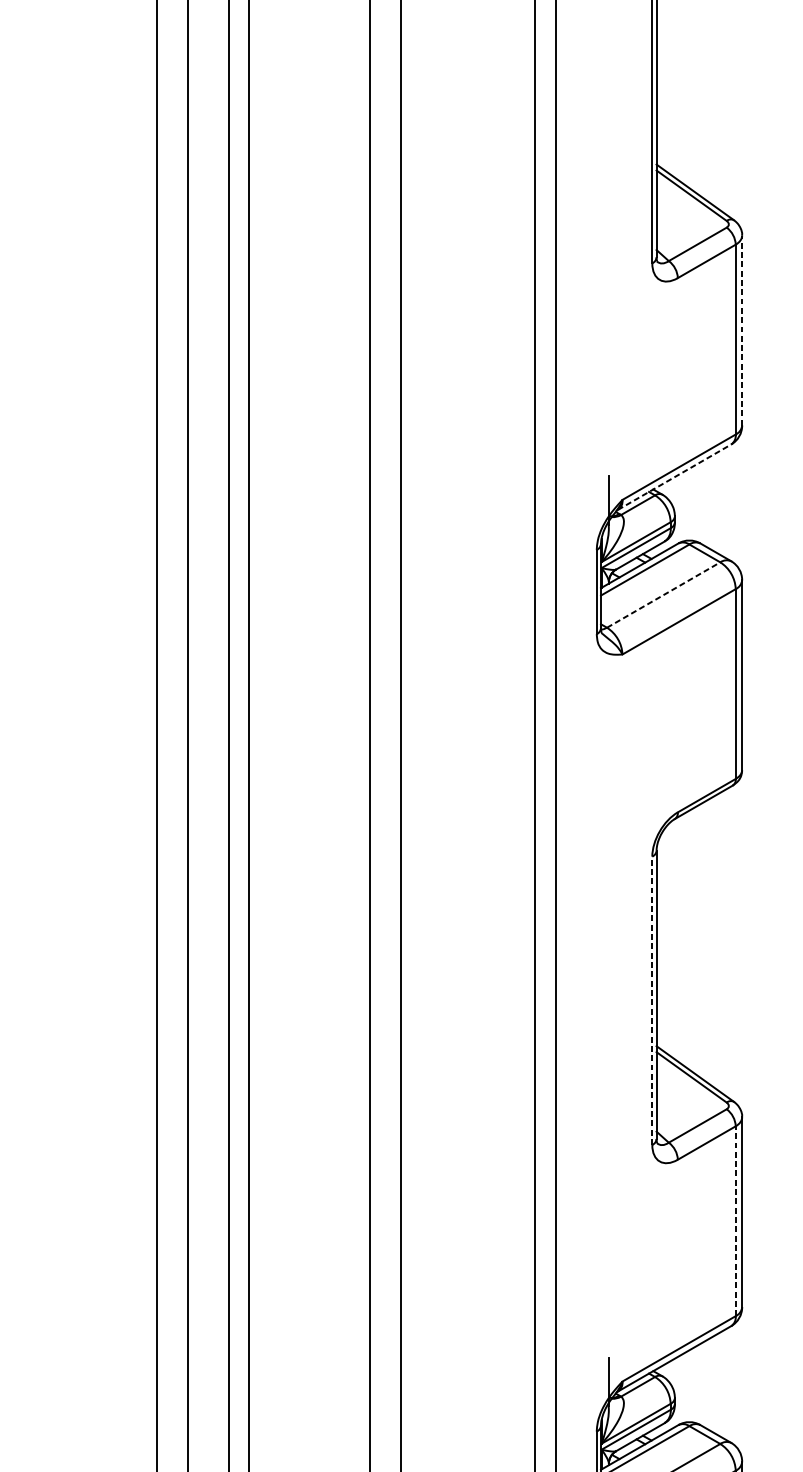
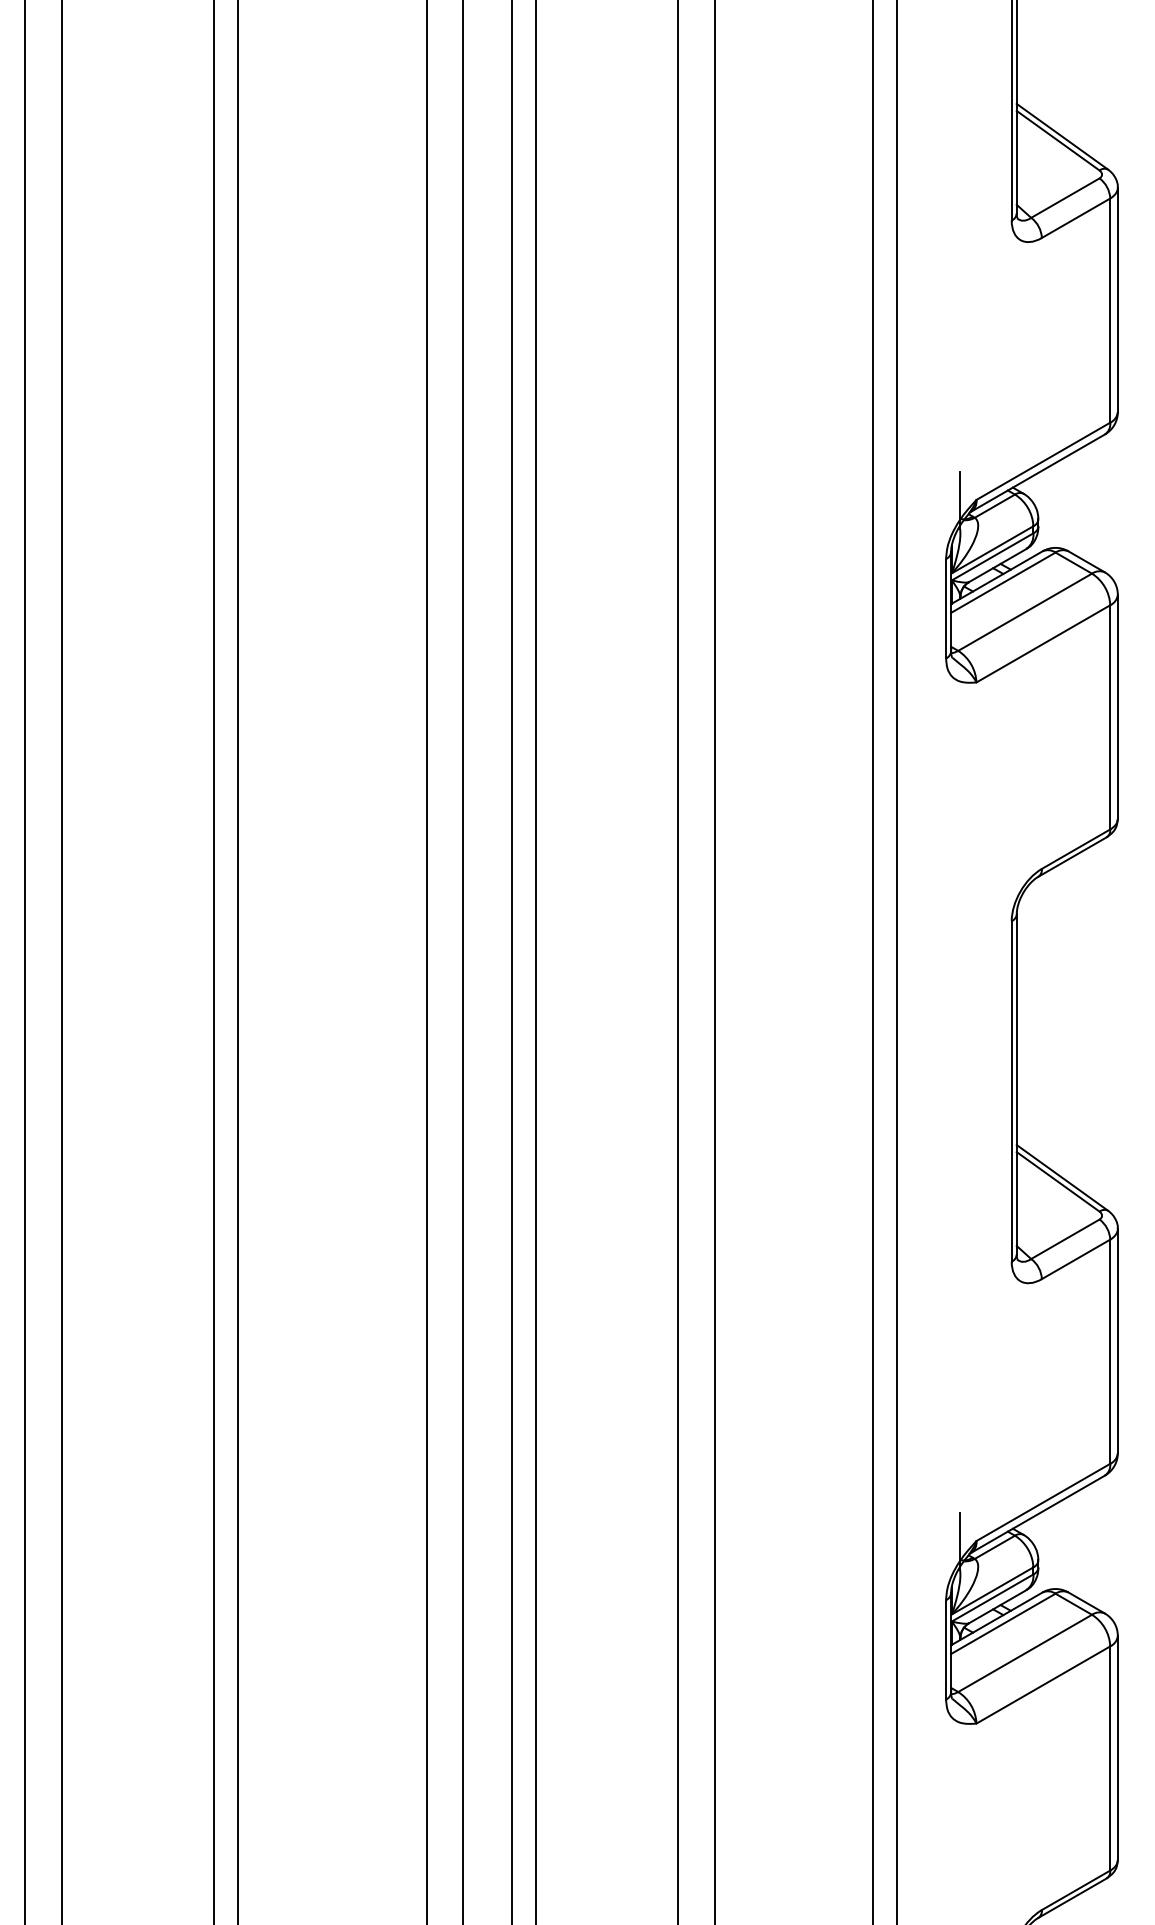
line: (741, 330) -> (1117, 299), dashed -> solid
line: (674, 476) -> (1038, 472), dashed -> solid
line: (663, 595) -> (1025, 612), dashed -> solid
line: (652, 1000) -> (1011, 1090), dashed -> solid
line: (735, 1221) -> (1110, 1351), dashed -> solid

